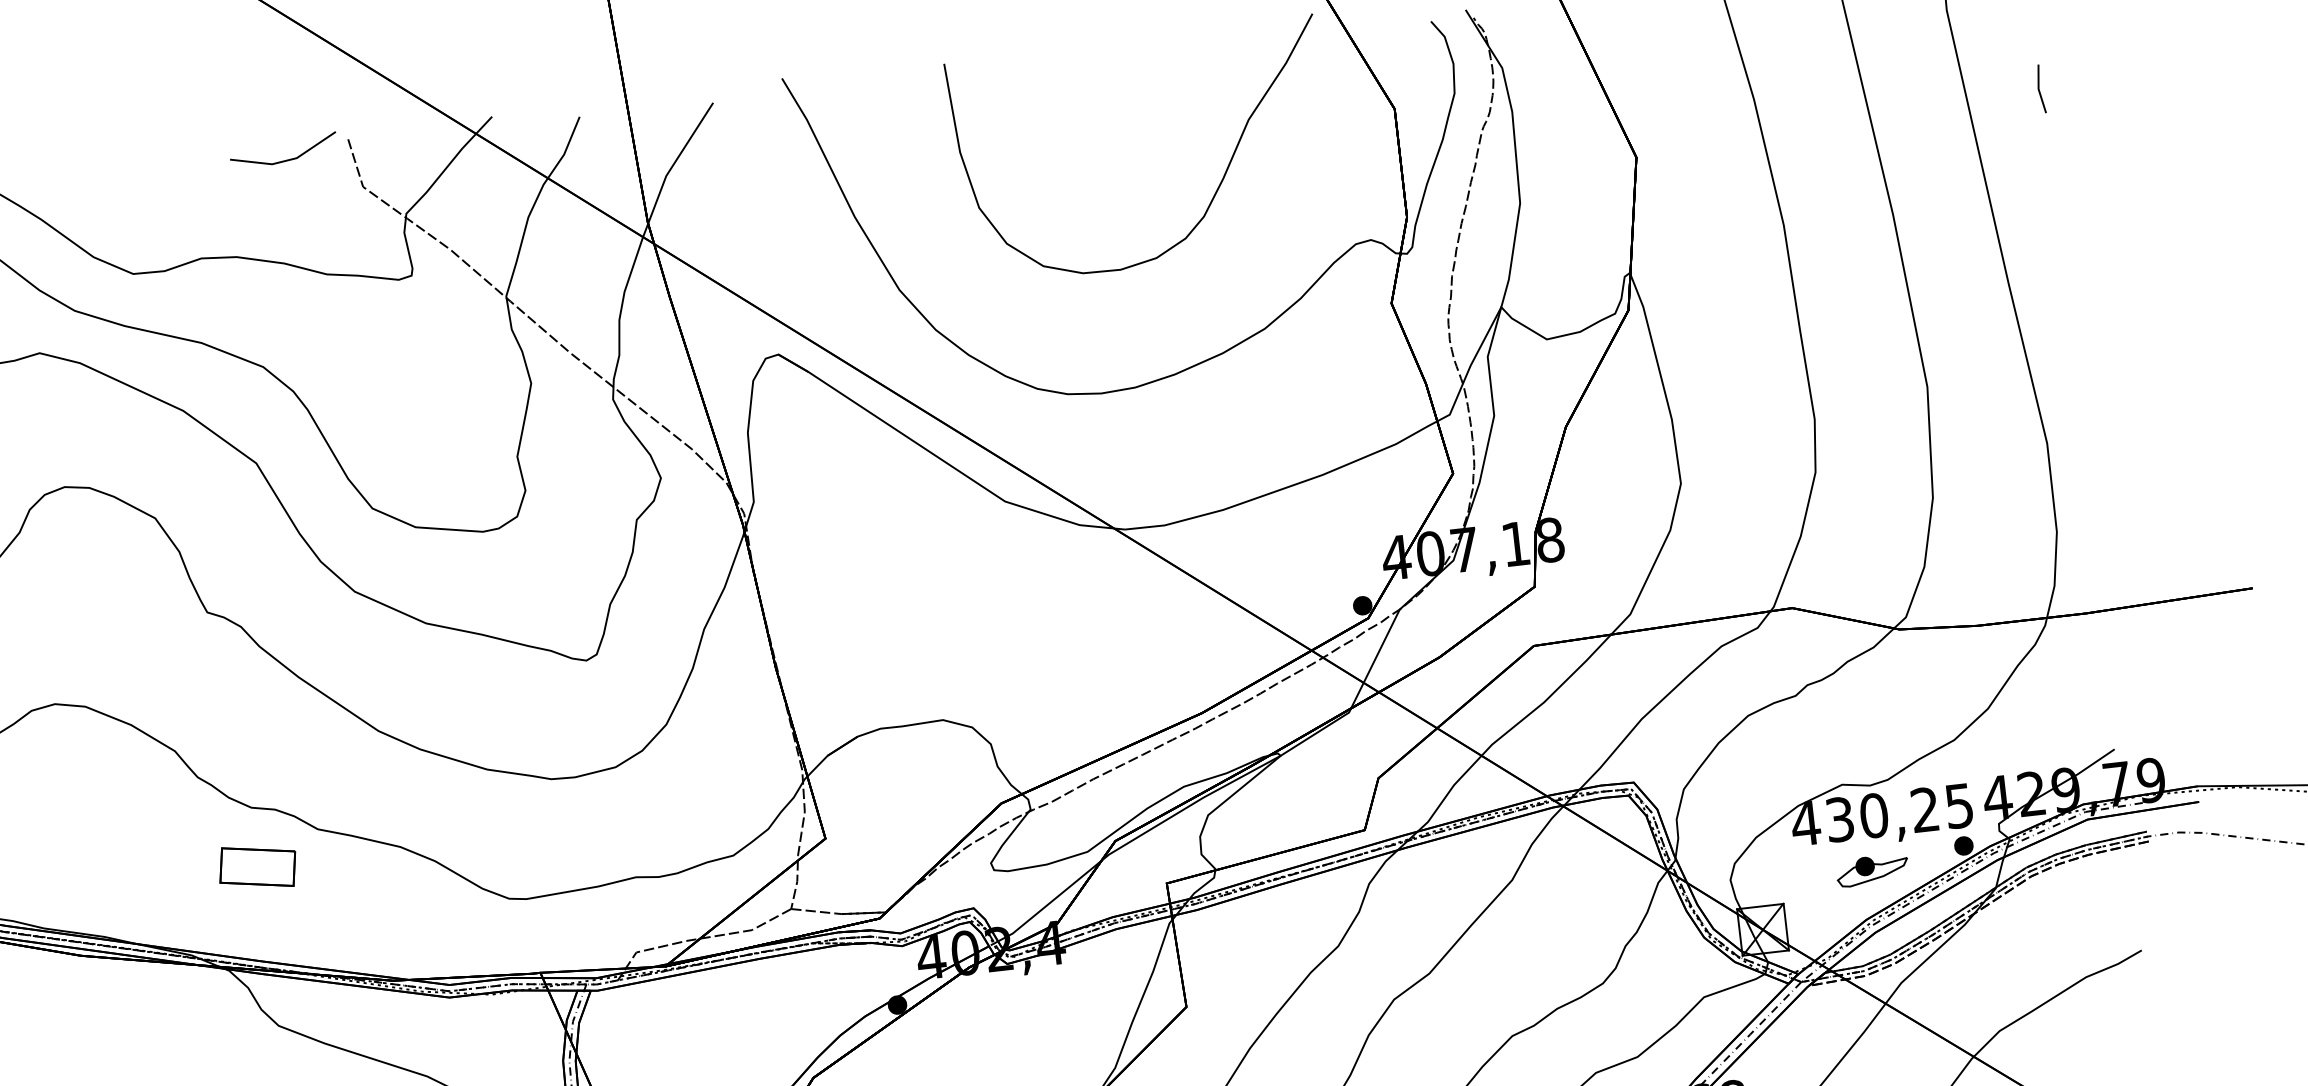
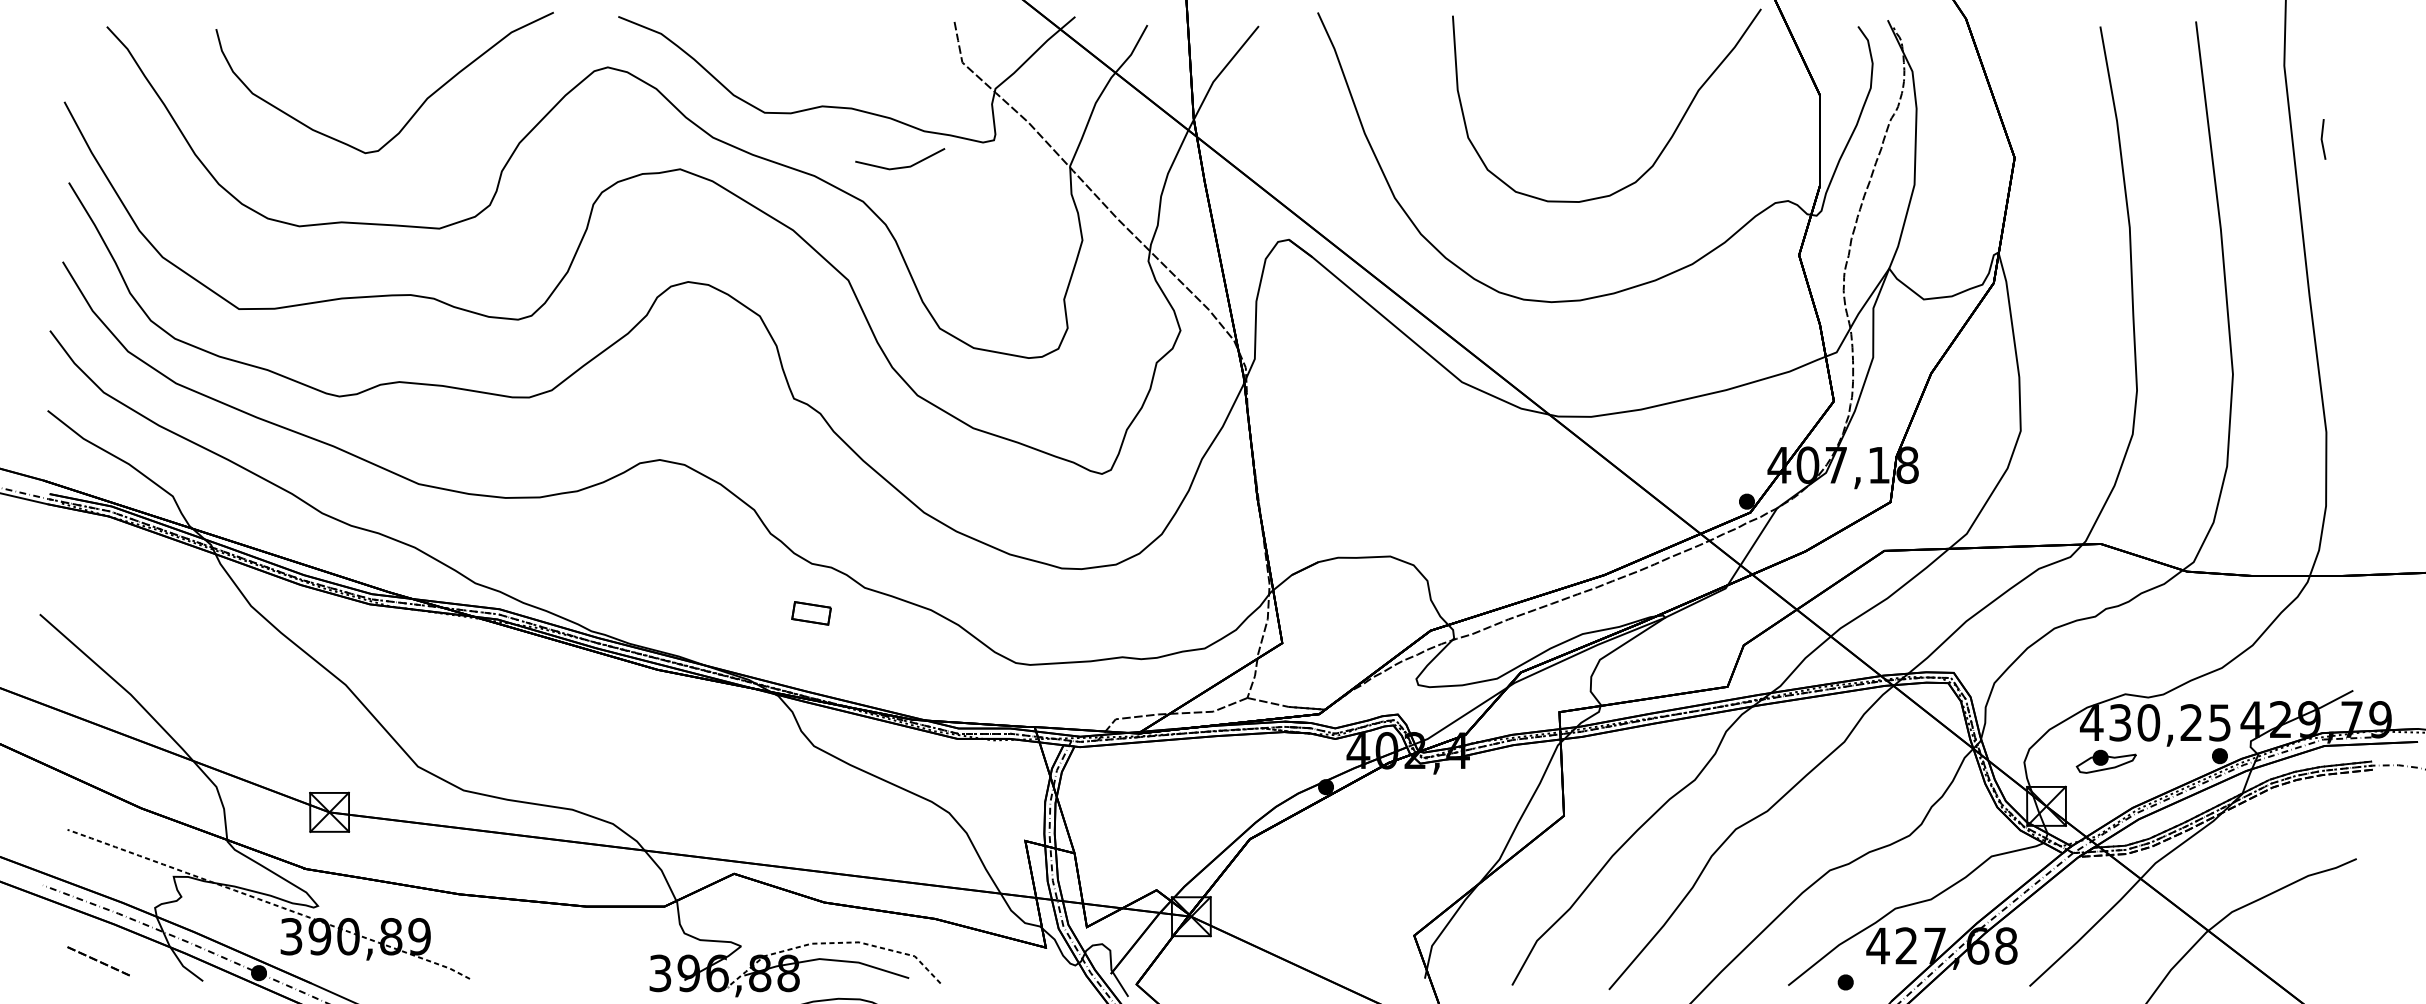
line: (2039, 89) -> (2322, 139), moved
line: (286, 159) -> (901, 166), moved
part: (257, 867) -> (811, 613), size x0.6
part: (1871, 870) -> (2105, 761), moved

